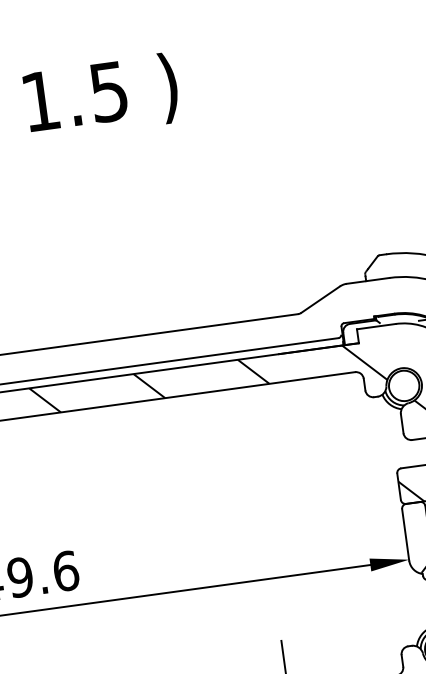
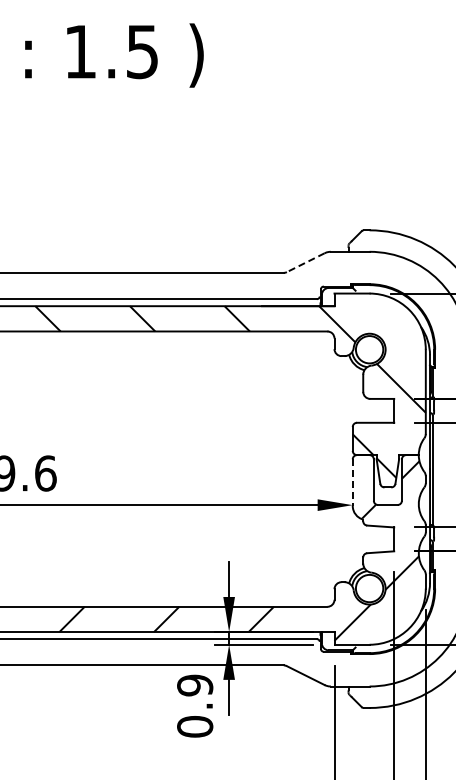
line: (320, 299) -> (305, 262), solid -> dashed
line: (405, 535) -> (352, 483), solid -> dashed

